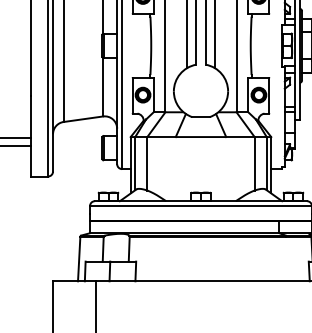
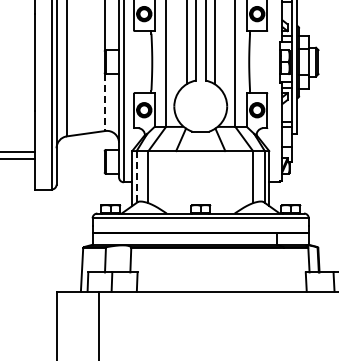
line: (103, 87) -> (105, 102), solid -> dashed
line: (135, 163) -> (136, 176), solid -> dashed

